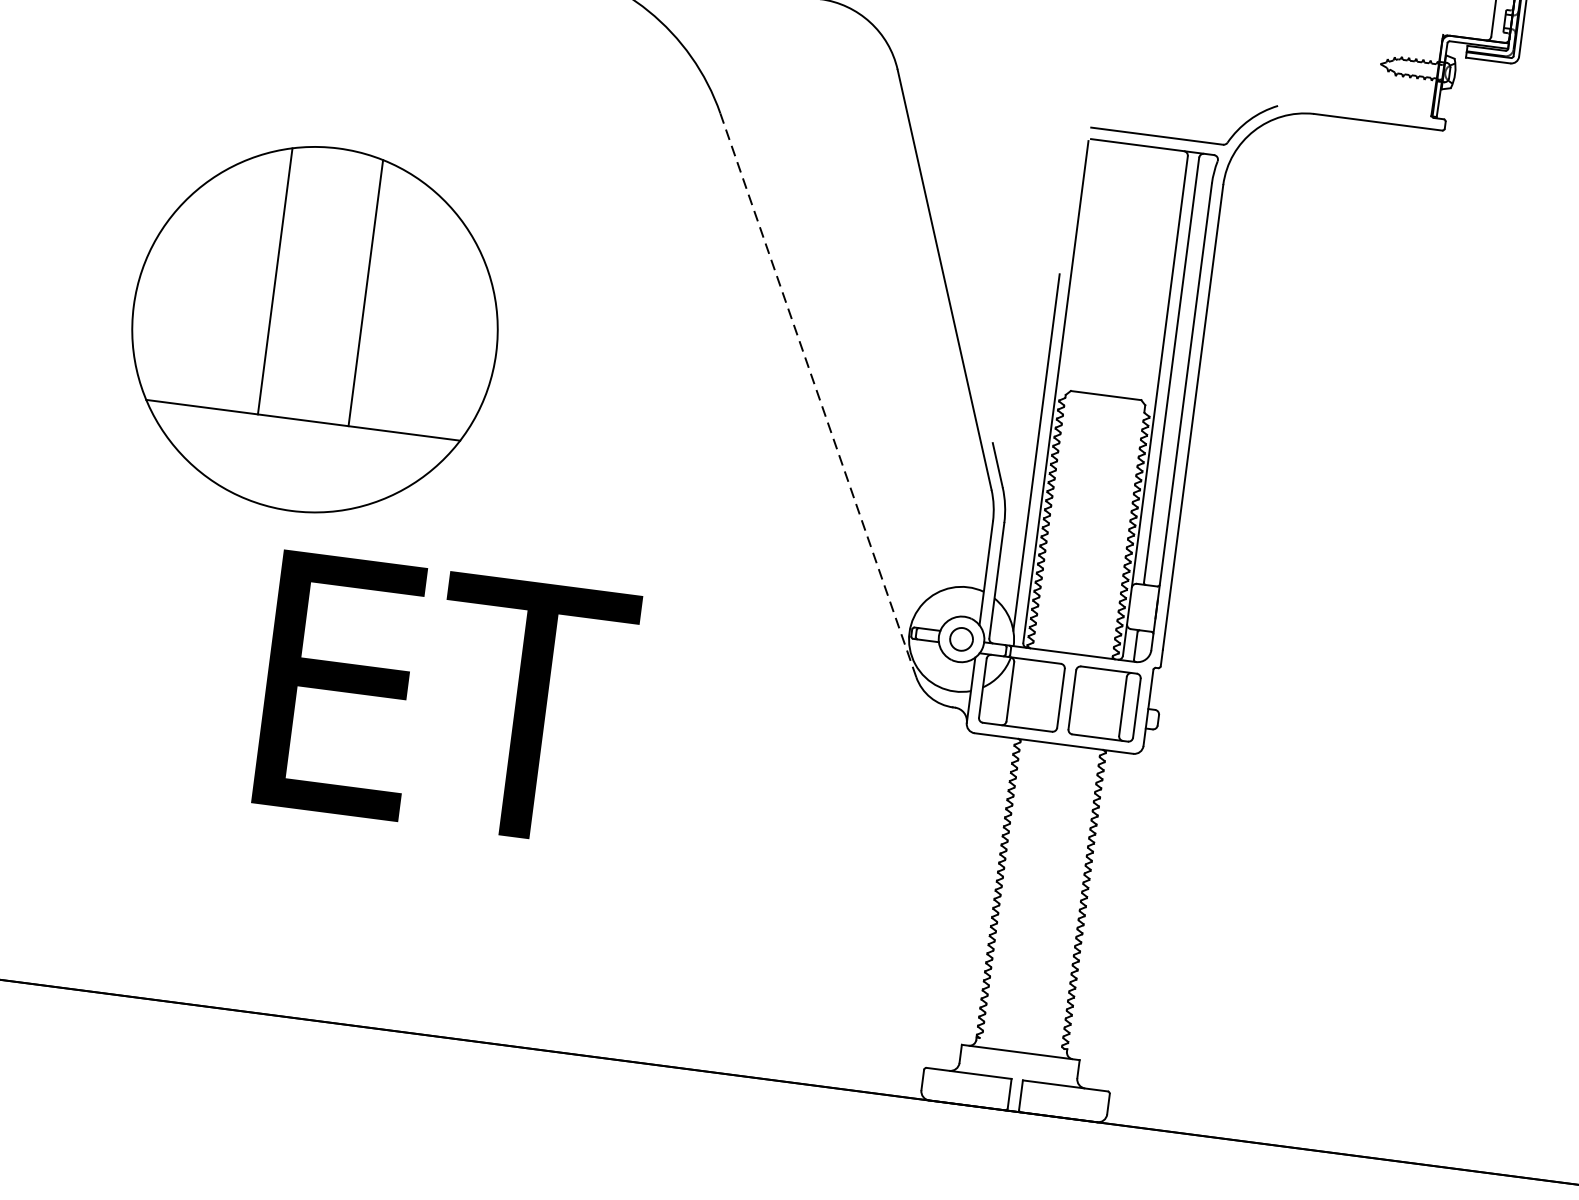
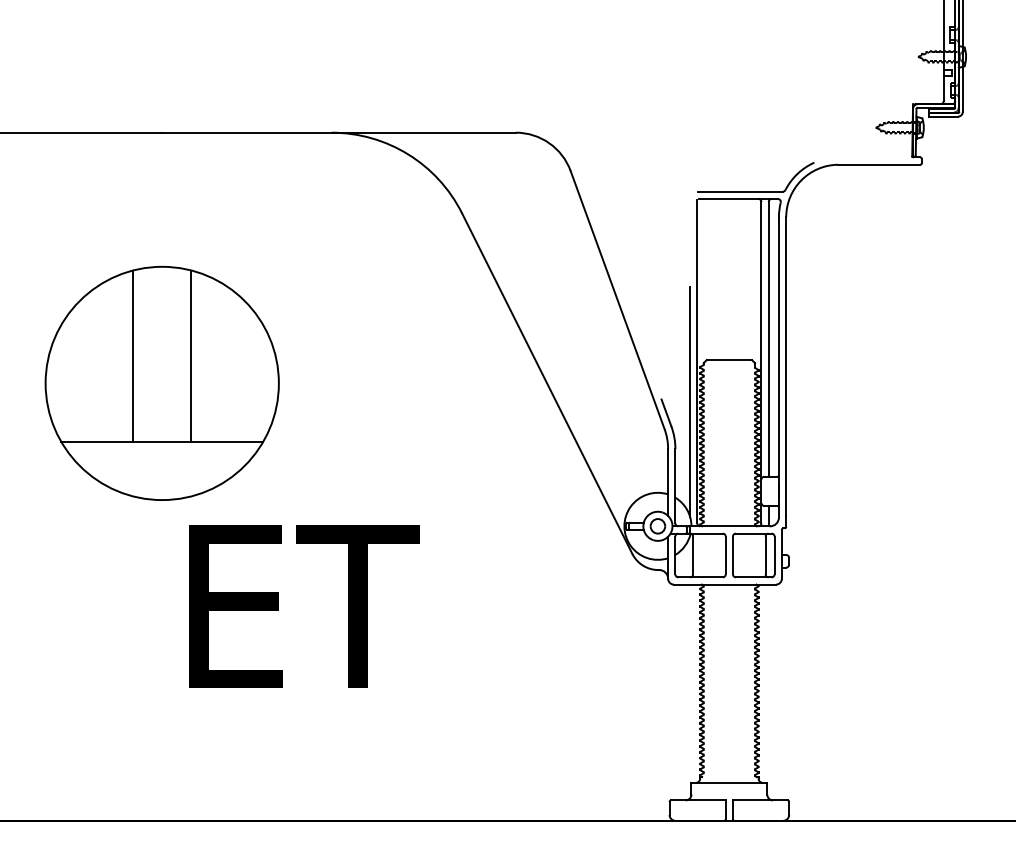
part: (314, 328) -> (161, 382), moved
line: (817, 395) -> (546, 383), dashed -> solid
text: (447, 699) -> (304, 606), moved

